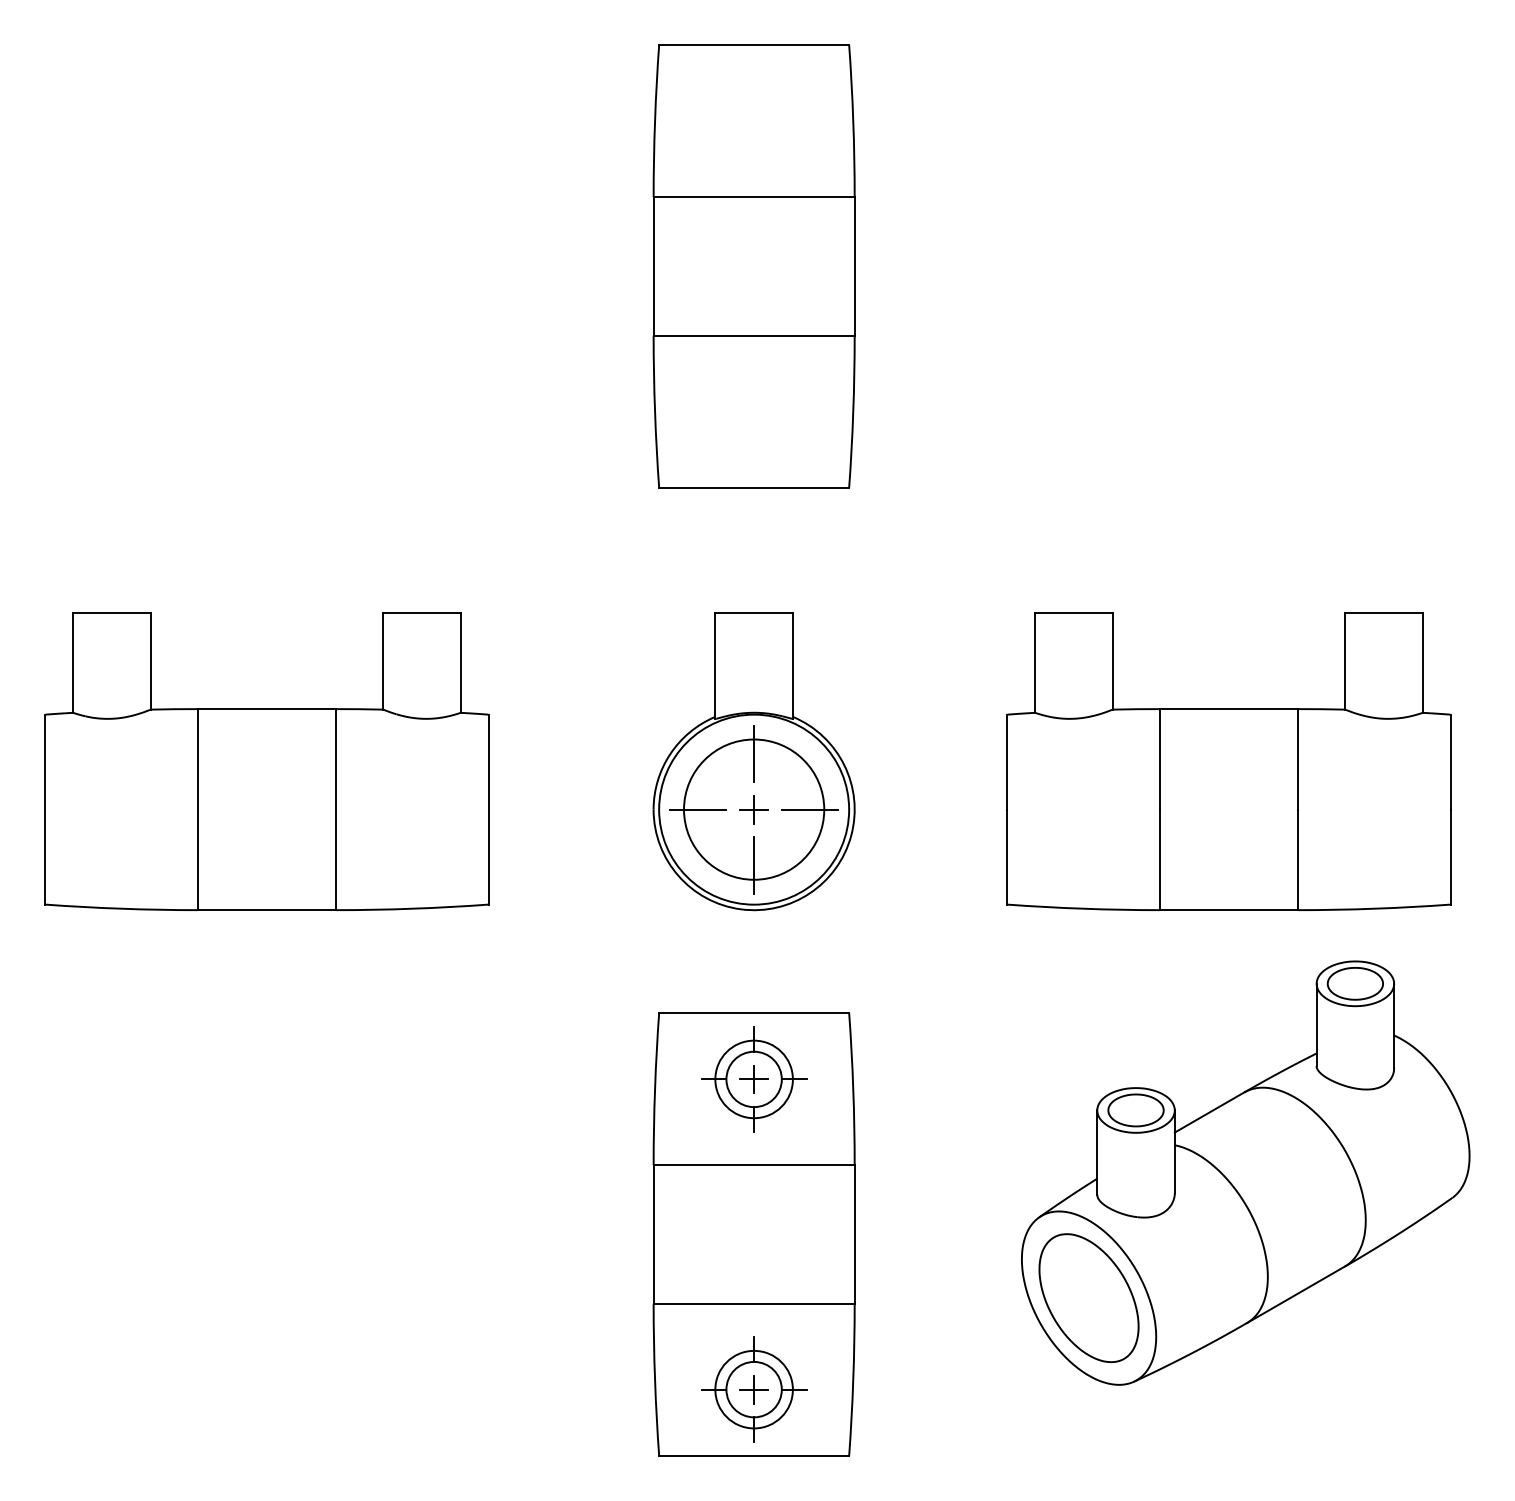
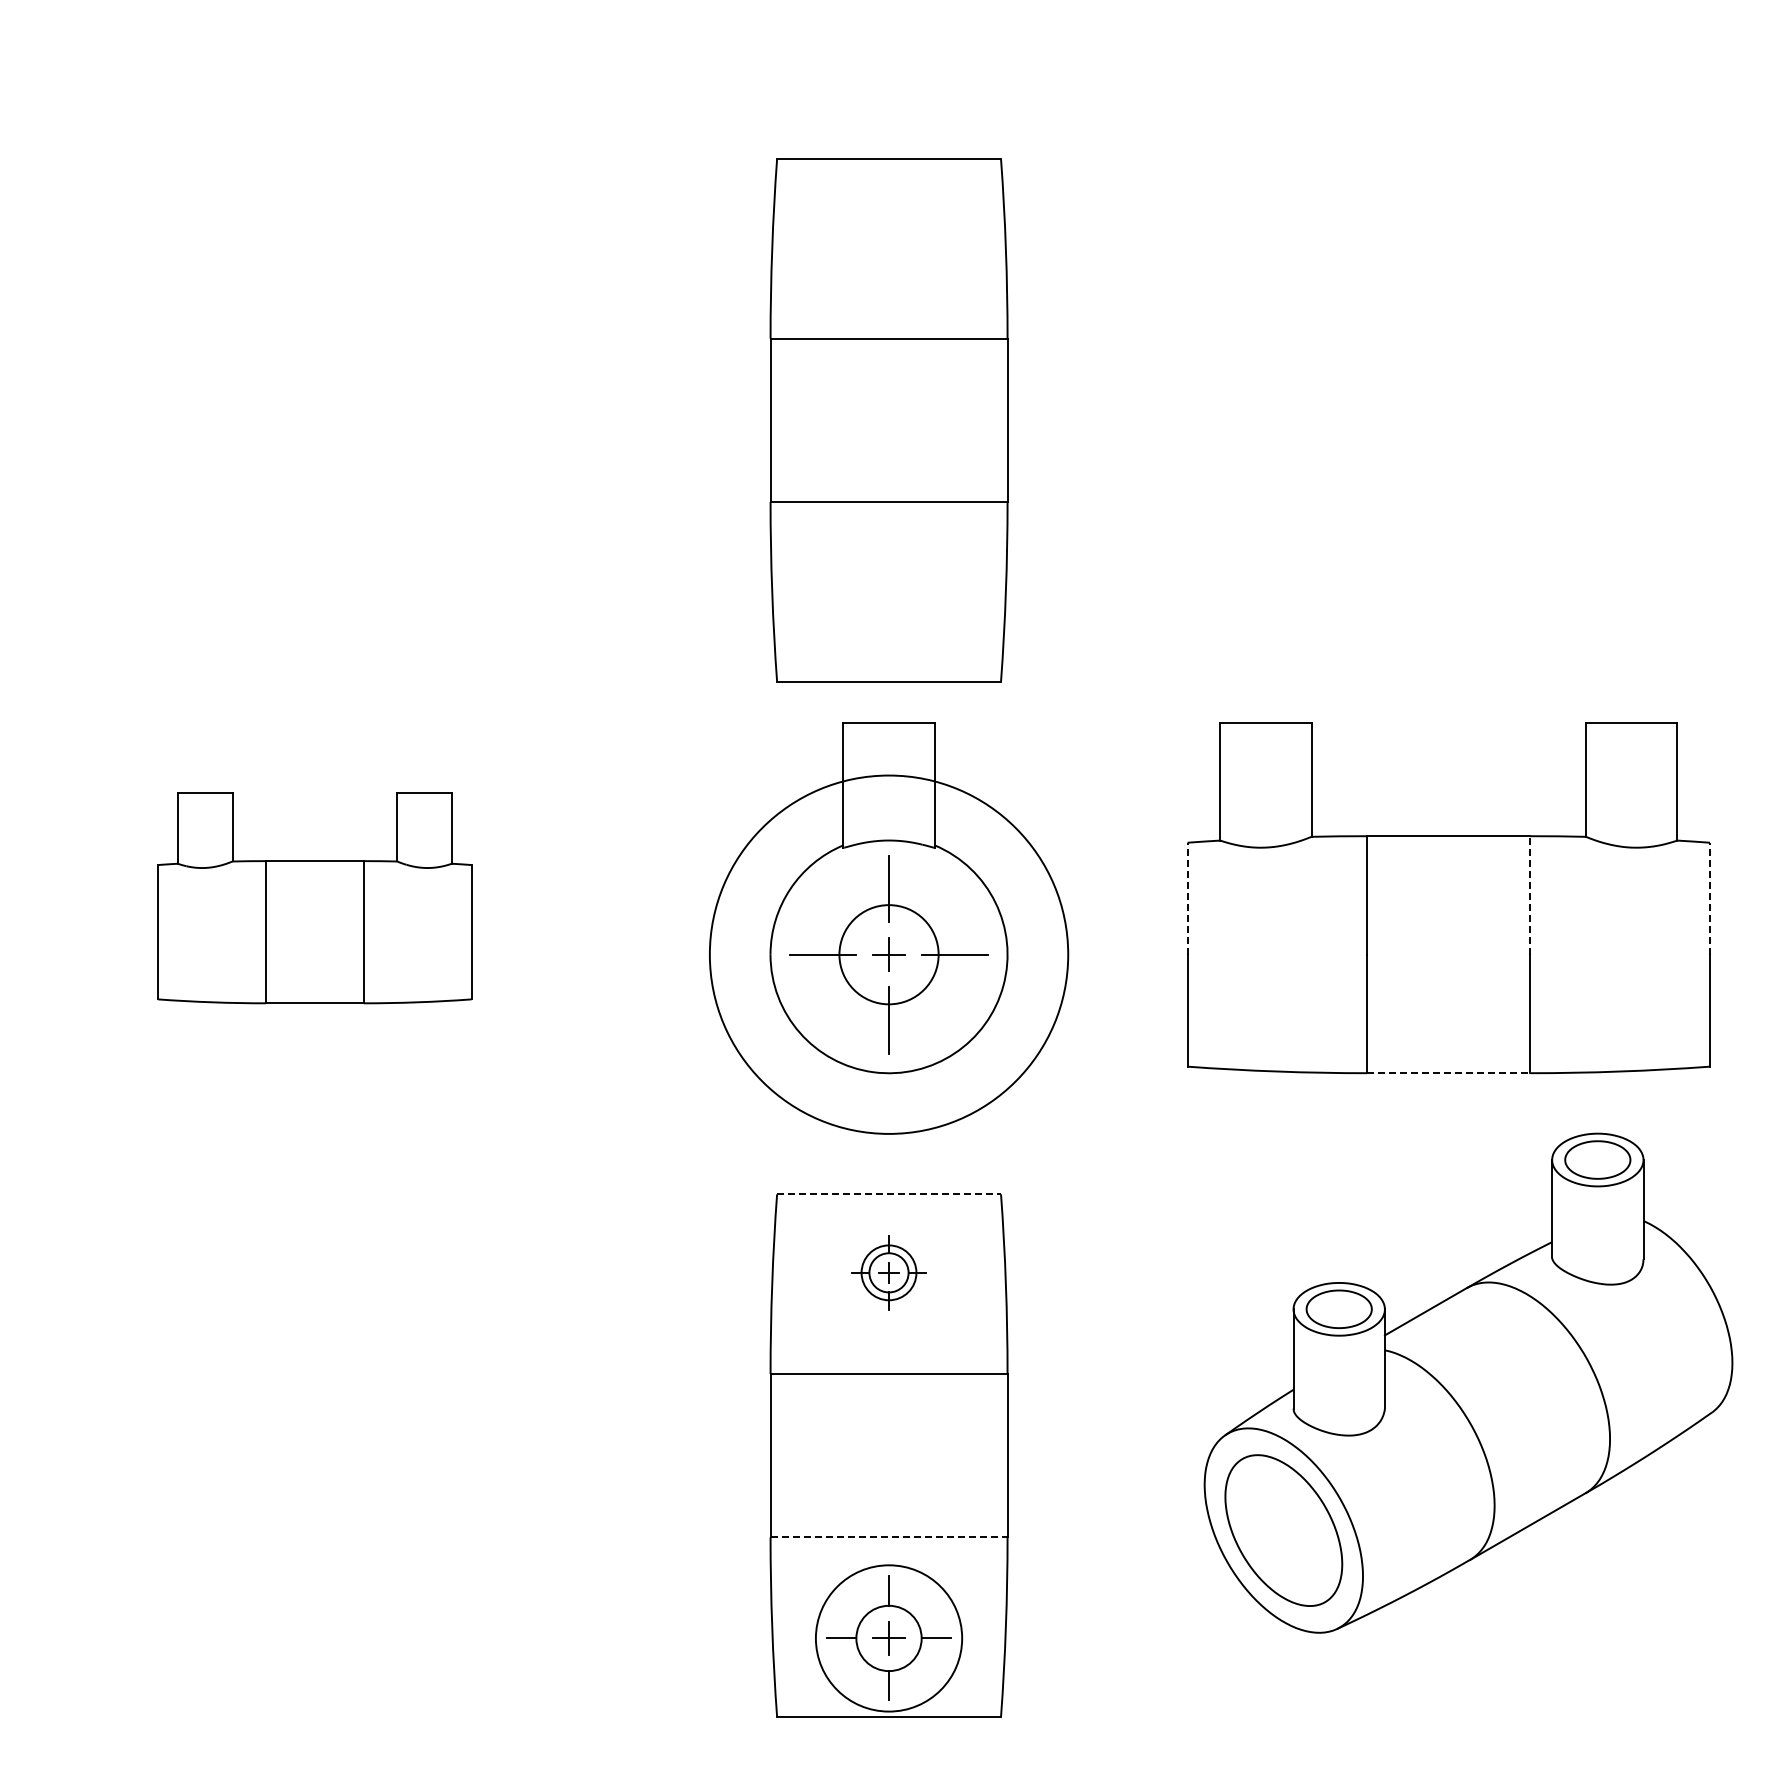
part: (753, 266) -> (888, 420), moved
line: (1298, 758) -> (1530, 894), solid -> dashed
part: (266, 761) -> (314, 898), size x0.6
line: (1007, 761) -> (1187, 898), solid -> dashed
line: (1450, 761) -> (1709, 898), solid -> dashed
circle: (753, 809) -> (888, 954), size x0.6
circle: (754, 809) -> (889, 954), size x1.6
line: (1228, 910) -> (1448, 1073), solid -> dashed
line: (754, 1013) -> (889, 1194), solid -> dashed
part: (753, 1079) -> (888, 1272), size x0.6
line: (754, 1304) -> (889, 1537), solid -> dashed
circle: (753, 1389) -> (888, 1638), size x1.6

